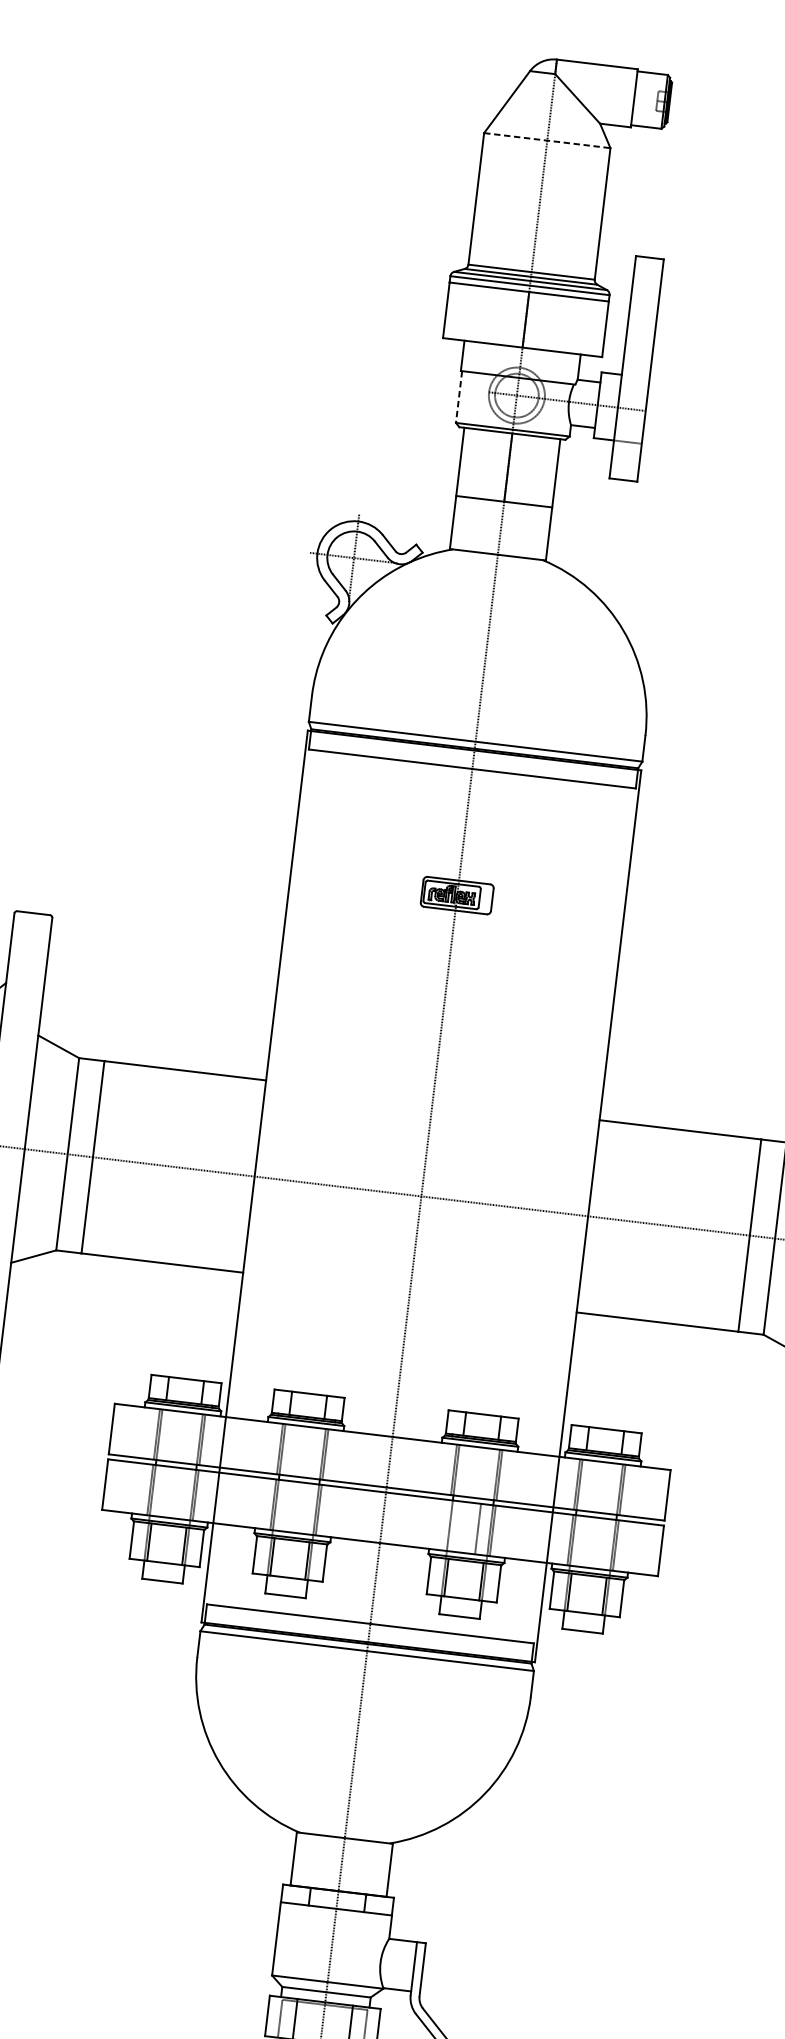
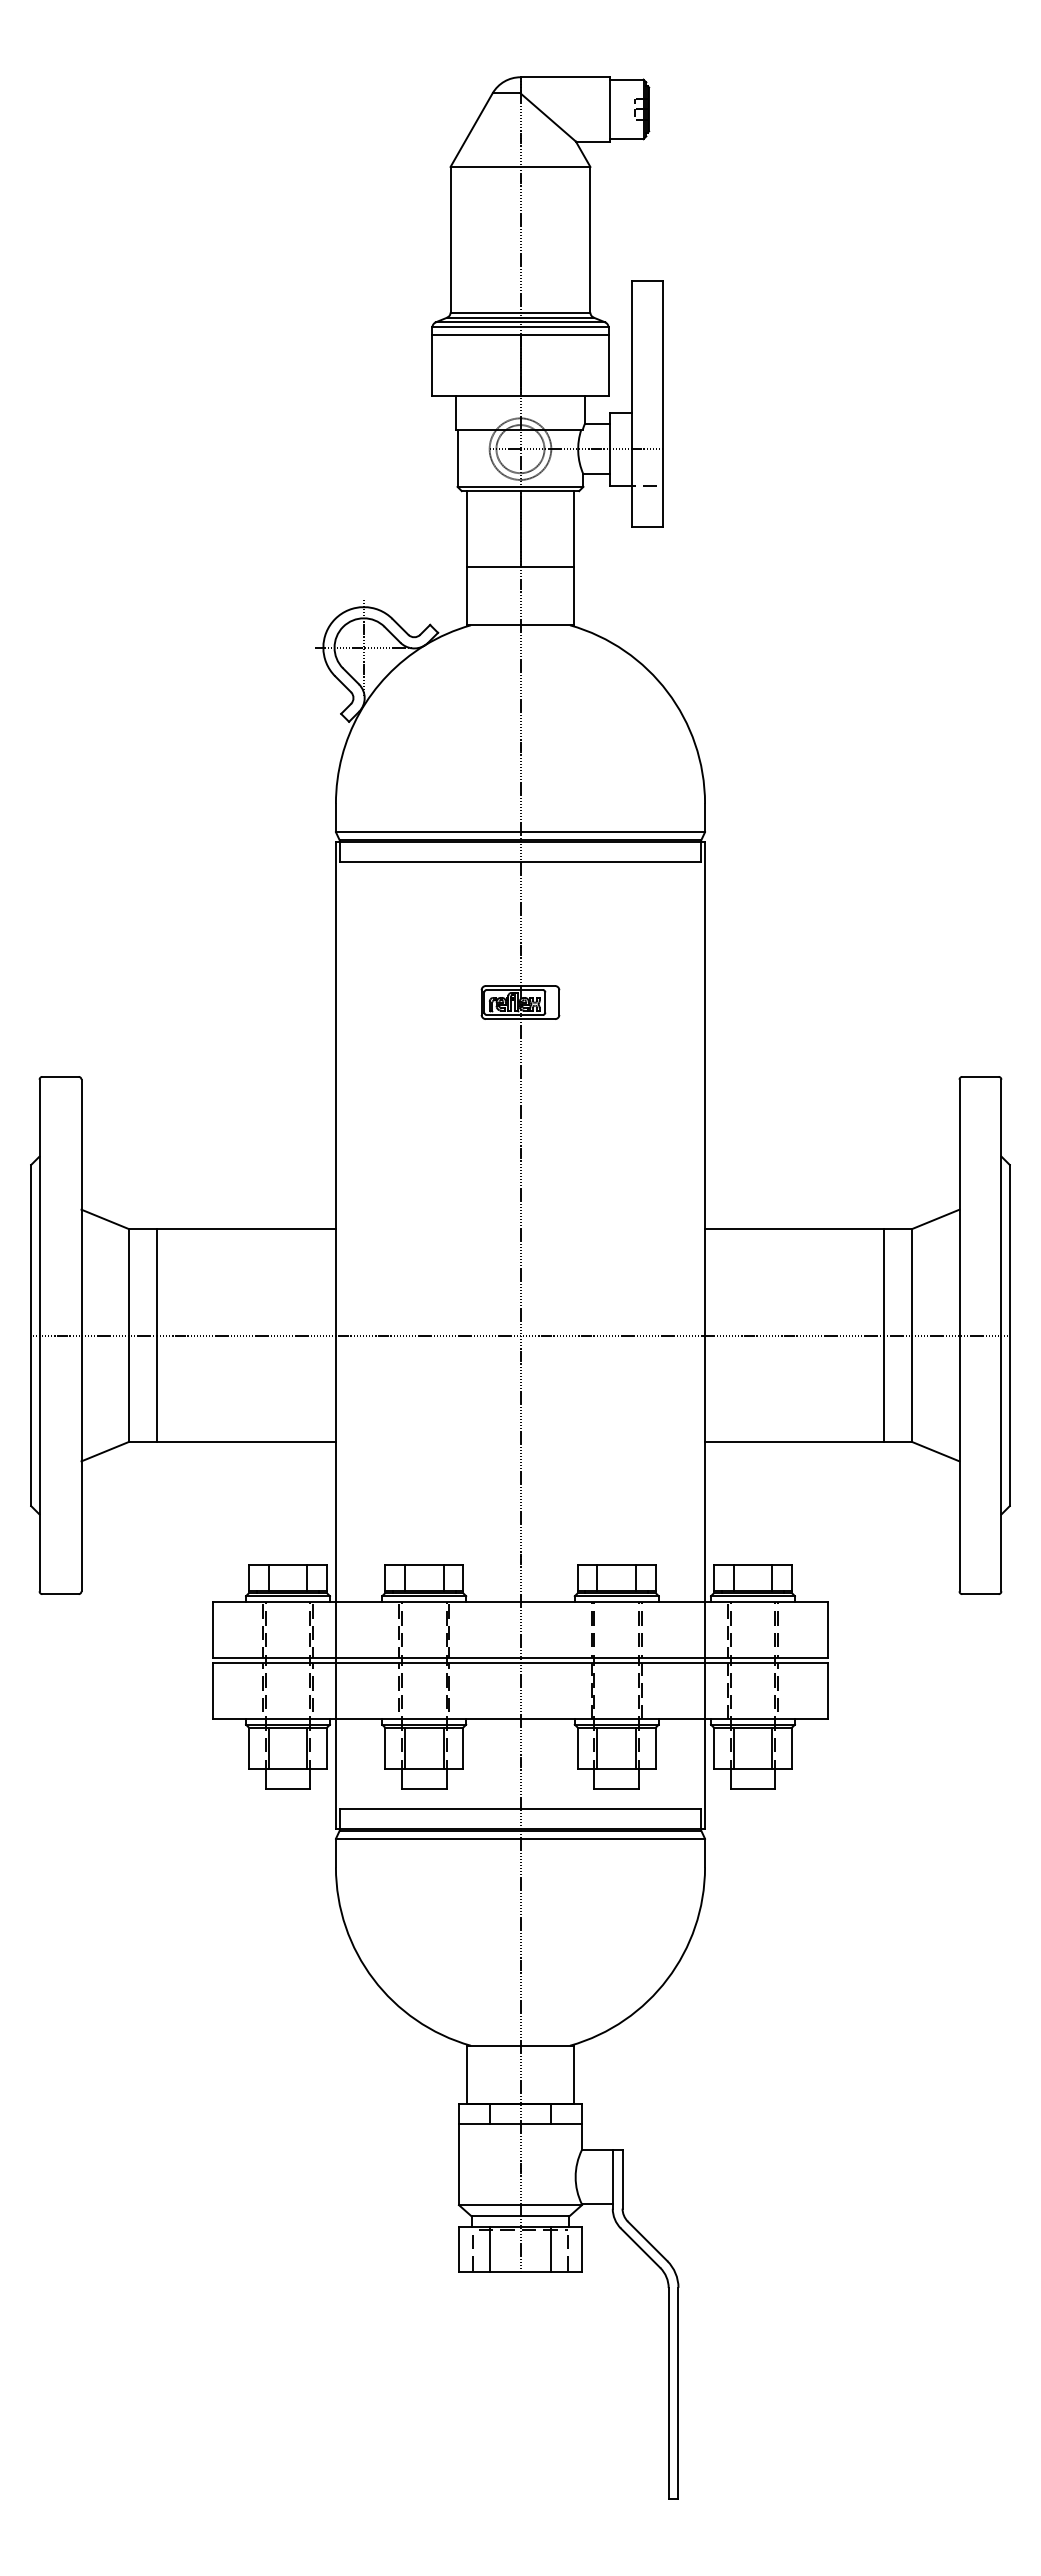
line: (547, 140) -> (520, 166), dashed -> solid
line: (458, 397) -> (457, 458), dashed -> solid
line: (477, 1529) -> (591, 1691), moved

